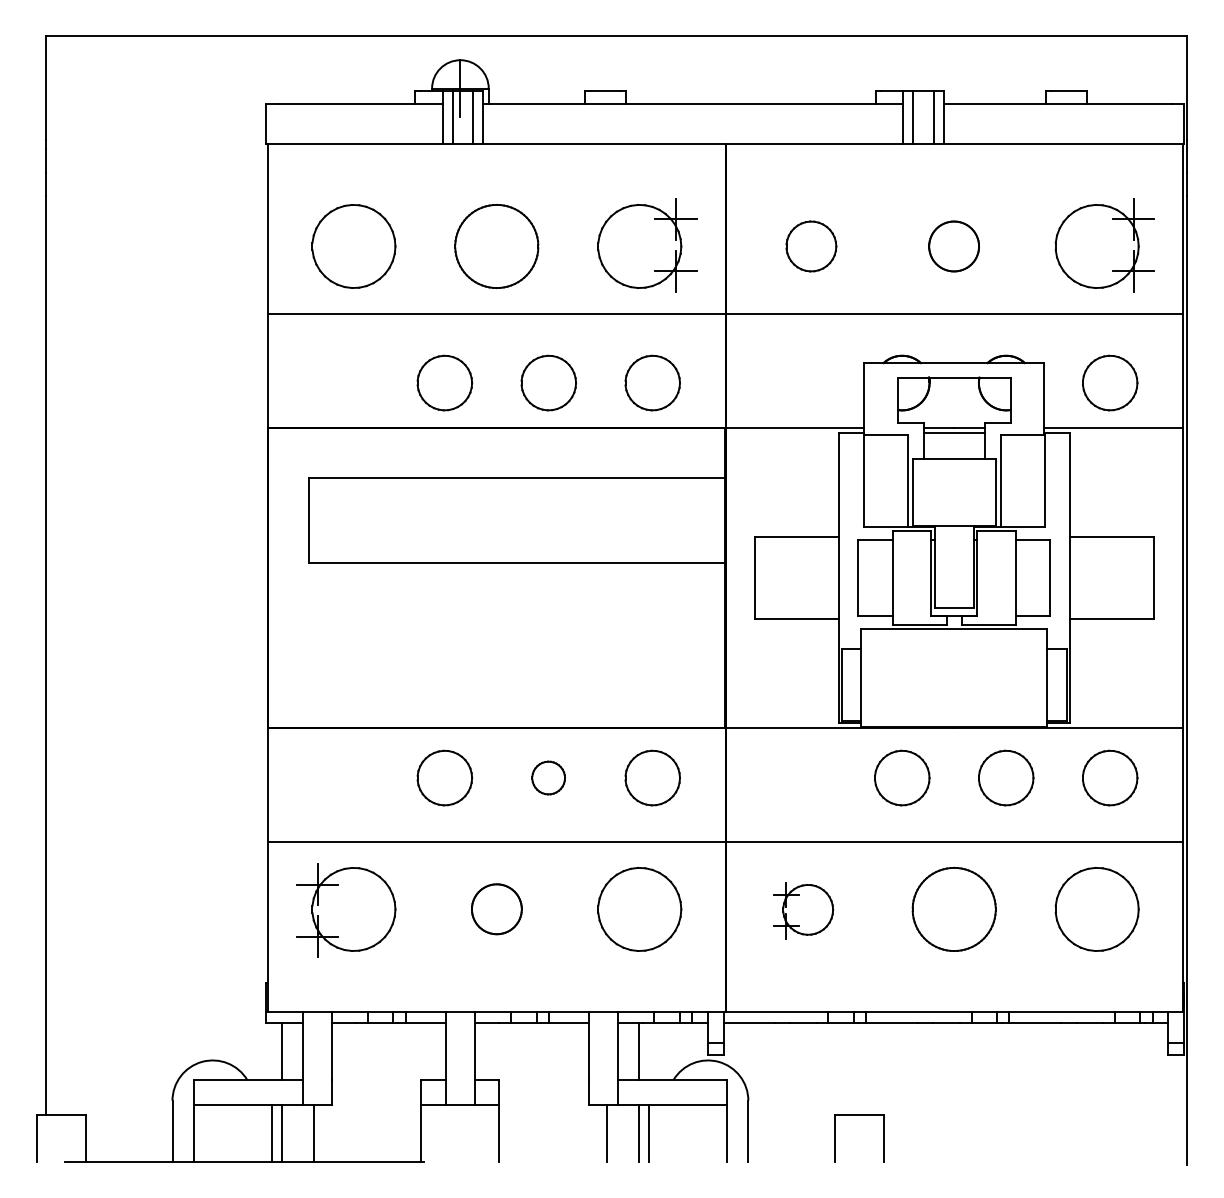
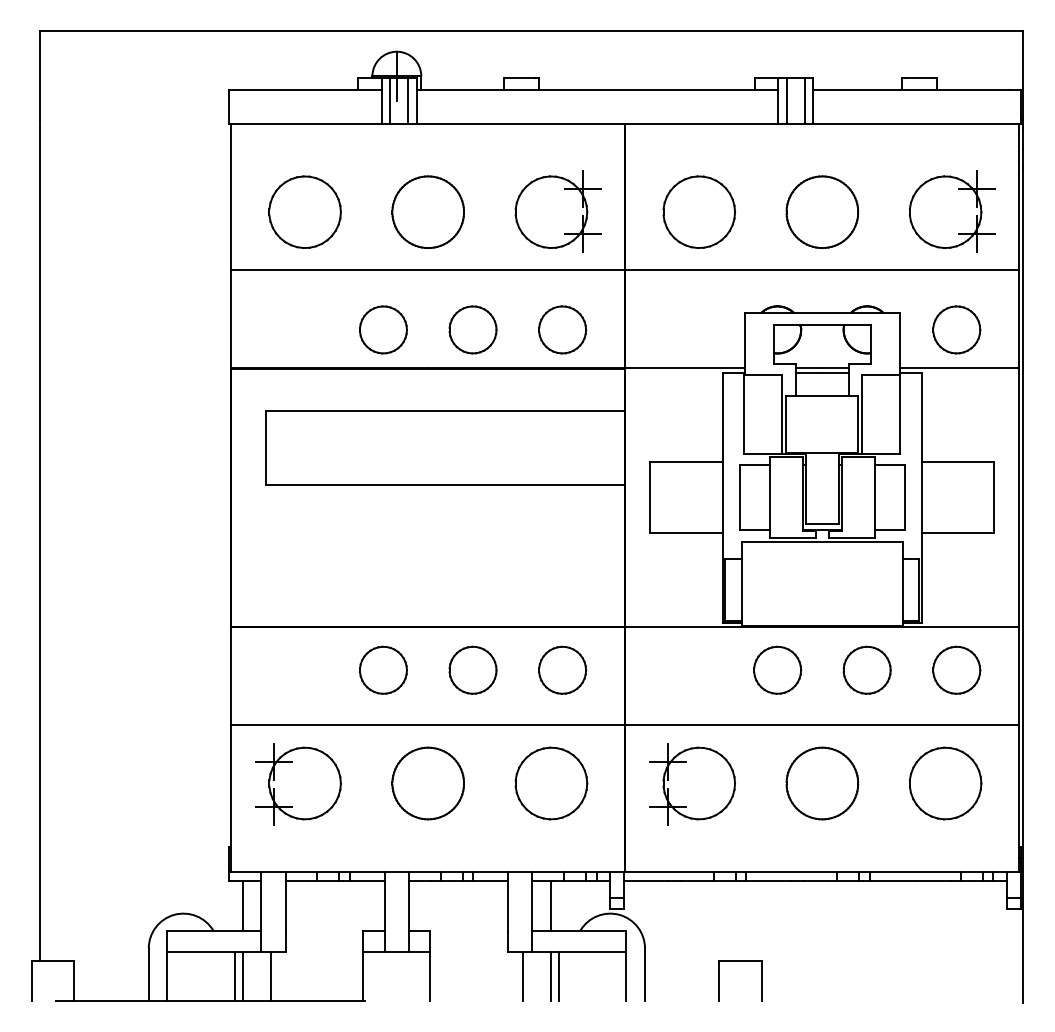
part: (811, 246) -> (699, 212), size x1.67
part: (953, 246) -> (821, 212), size x1.67
part: (548, 777) -> (472, 669), size x1.67
part: (496, 908) -> (427, 782), size x1.67
part: (803, 910) -> (692, 784), size x1.67

